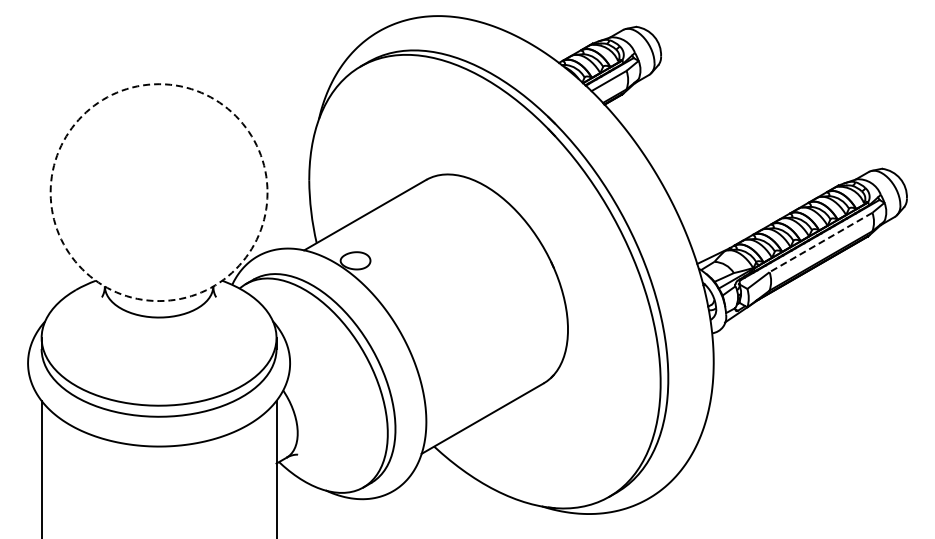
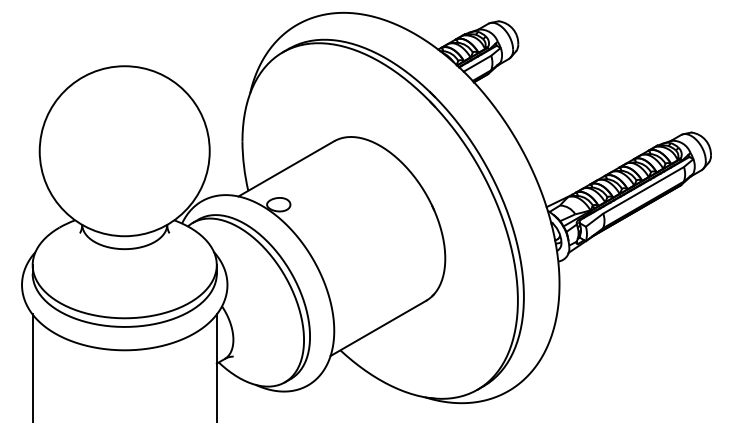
circle: (158, 192) -> (124, 151), dashed -> solid
line: (820, 242) -> (643, 190), dashed -> solid

